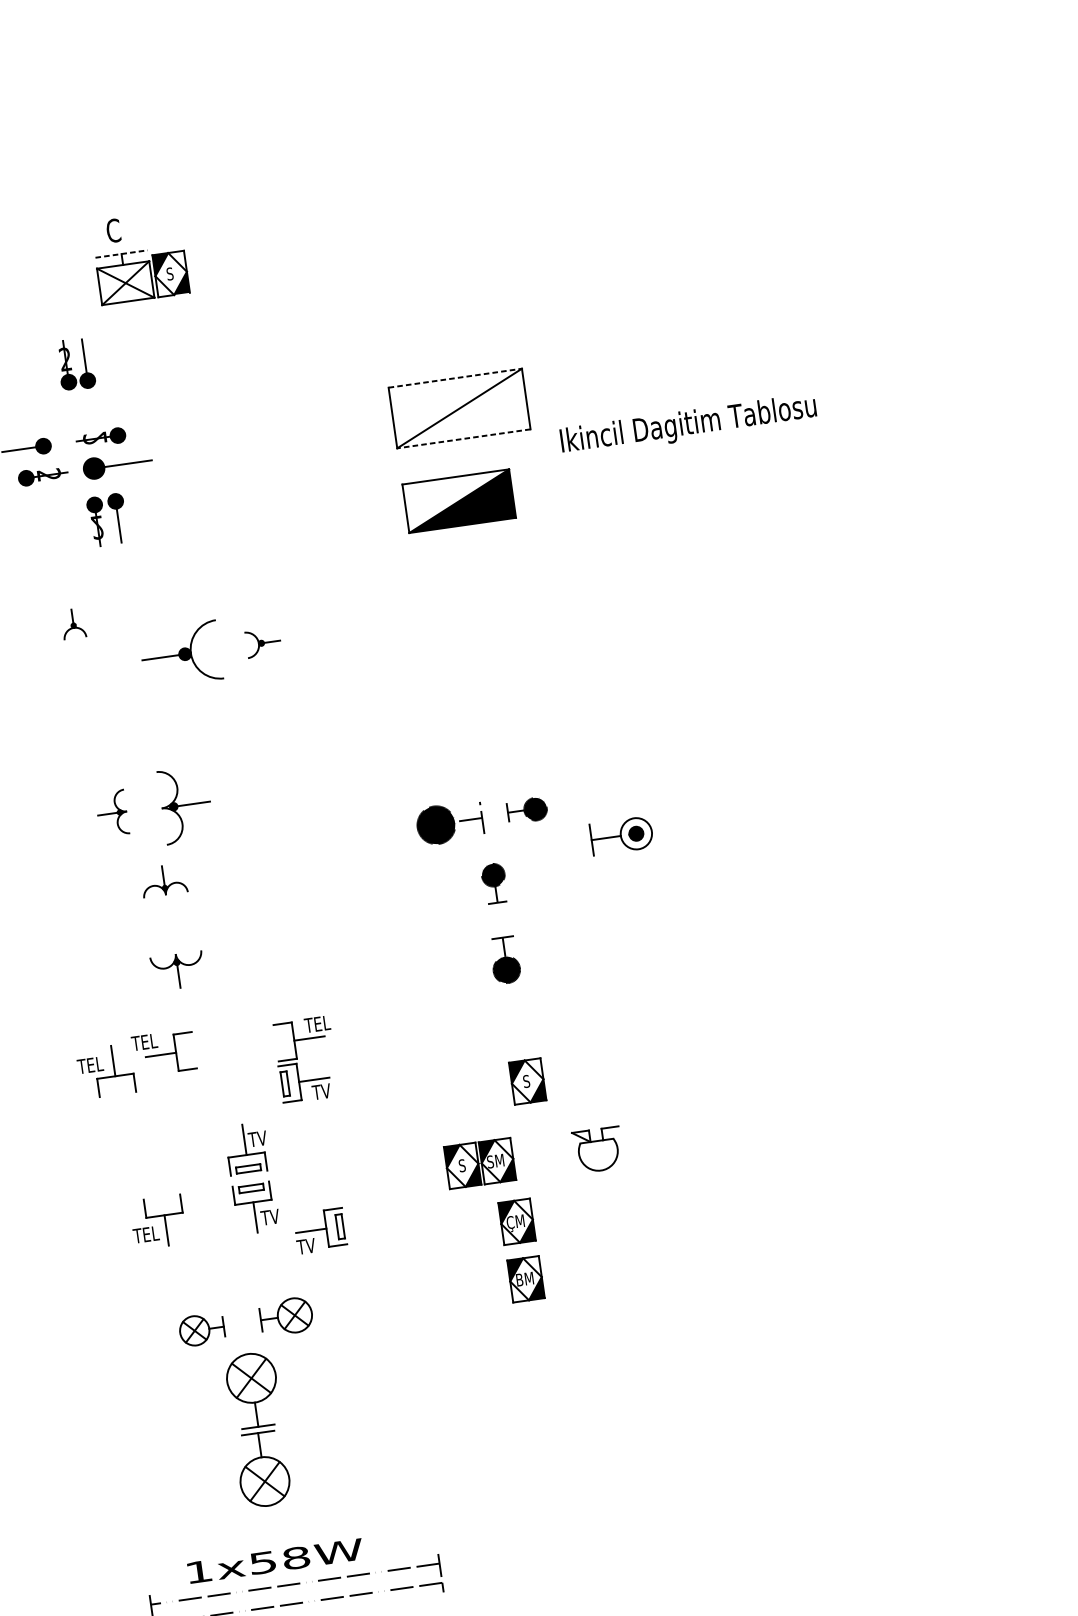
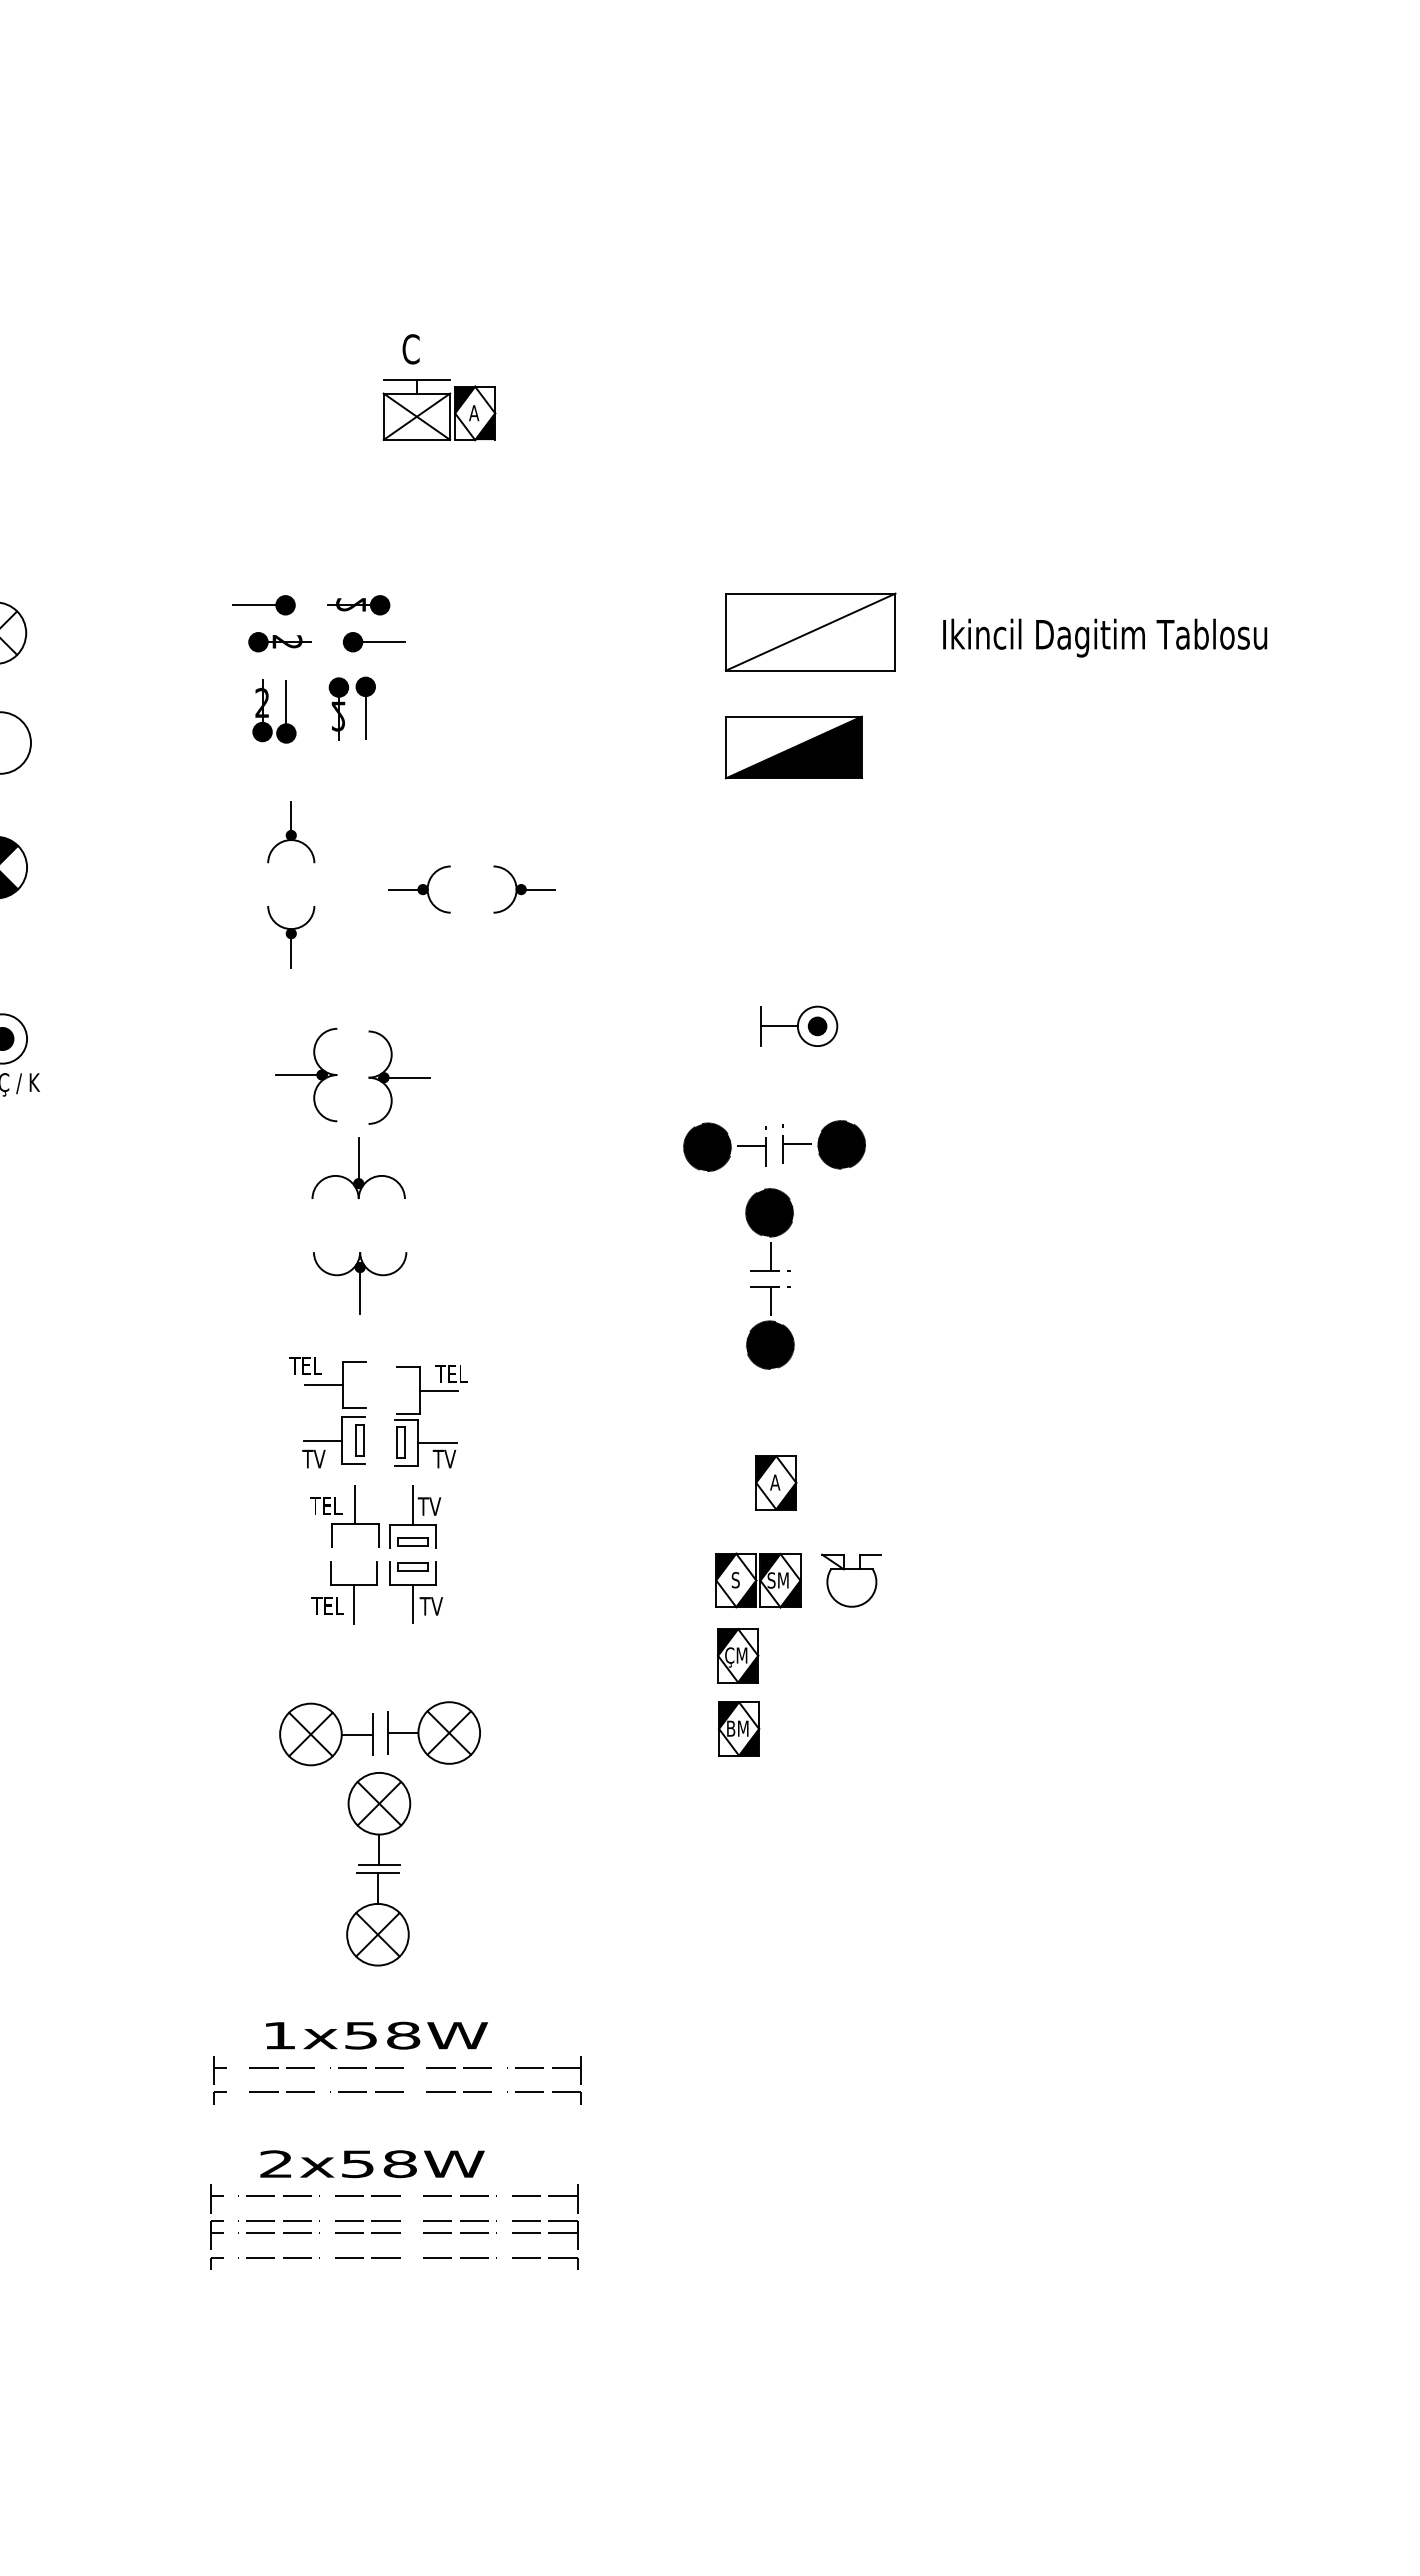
line: (122, 253) -> (417, 379), dashed -> solid
text: (170, 273) -> (474, 412), S -> A
part: (71, 367) -> (268, 714), moved
line: (455, 378) -> (810, 593), dashed -> solid
text: (688, 425) -> (1105, 637), moved
line: (463, 438) -> (810, 670), dashed -> solid
part: (116, 465) -> (373, 642), size x0.71
part: (73, 624) -> (291, 832), size x1.67
part: (263, 643) -> (524, 889), size x1.43
part: (180, 654) -> (419, 889), size x0.62
part: (85, 706) -> (291, 937), added
part: (527, 810) -> (823, 1144), size x1.67
part: (112, 813) -> (306, 1075), size x1.67
part: (622, 835) -> (799, 1025), moved
part: (163, 880) -> (358, 1167), size x1.67
part: (494, 883) -> (769, 1229), size x1.67
part: (505, 960) -> (769, 1327), size x1.43
part: (178, 971) -> (360, 1283), size x1.43
part: (297, 1059) -> (420, 1414), moved
part: (105, 1071) -> (344, 1516), moved
text: (527, 1081) -> (775, 1482), S -> A
part: (480, 1163) -> (758, 1580), moved
part: (157, 1216) -> (344, 1585), moved
part: (319, 1231) -> (333, 1442), moved
part: (286, 1316) -> (433, 1732), size x1.43
part: (202, 1329) -> (326, 1734), size x1.67

